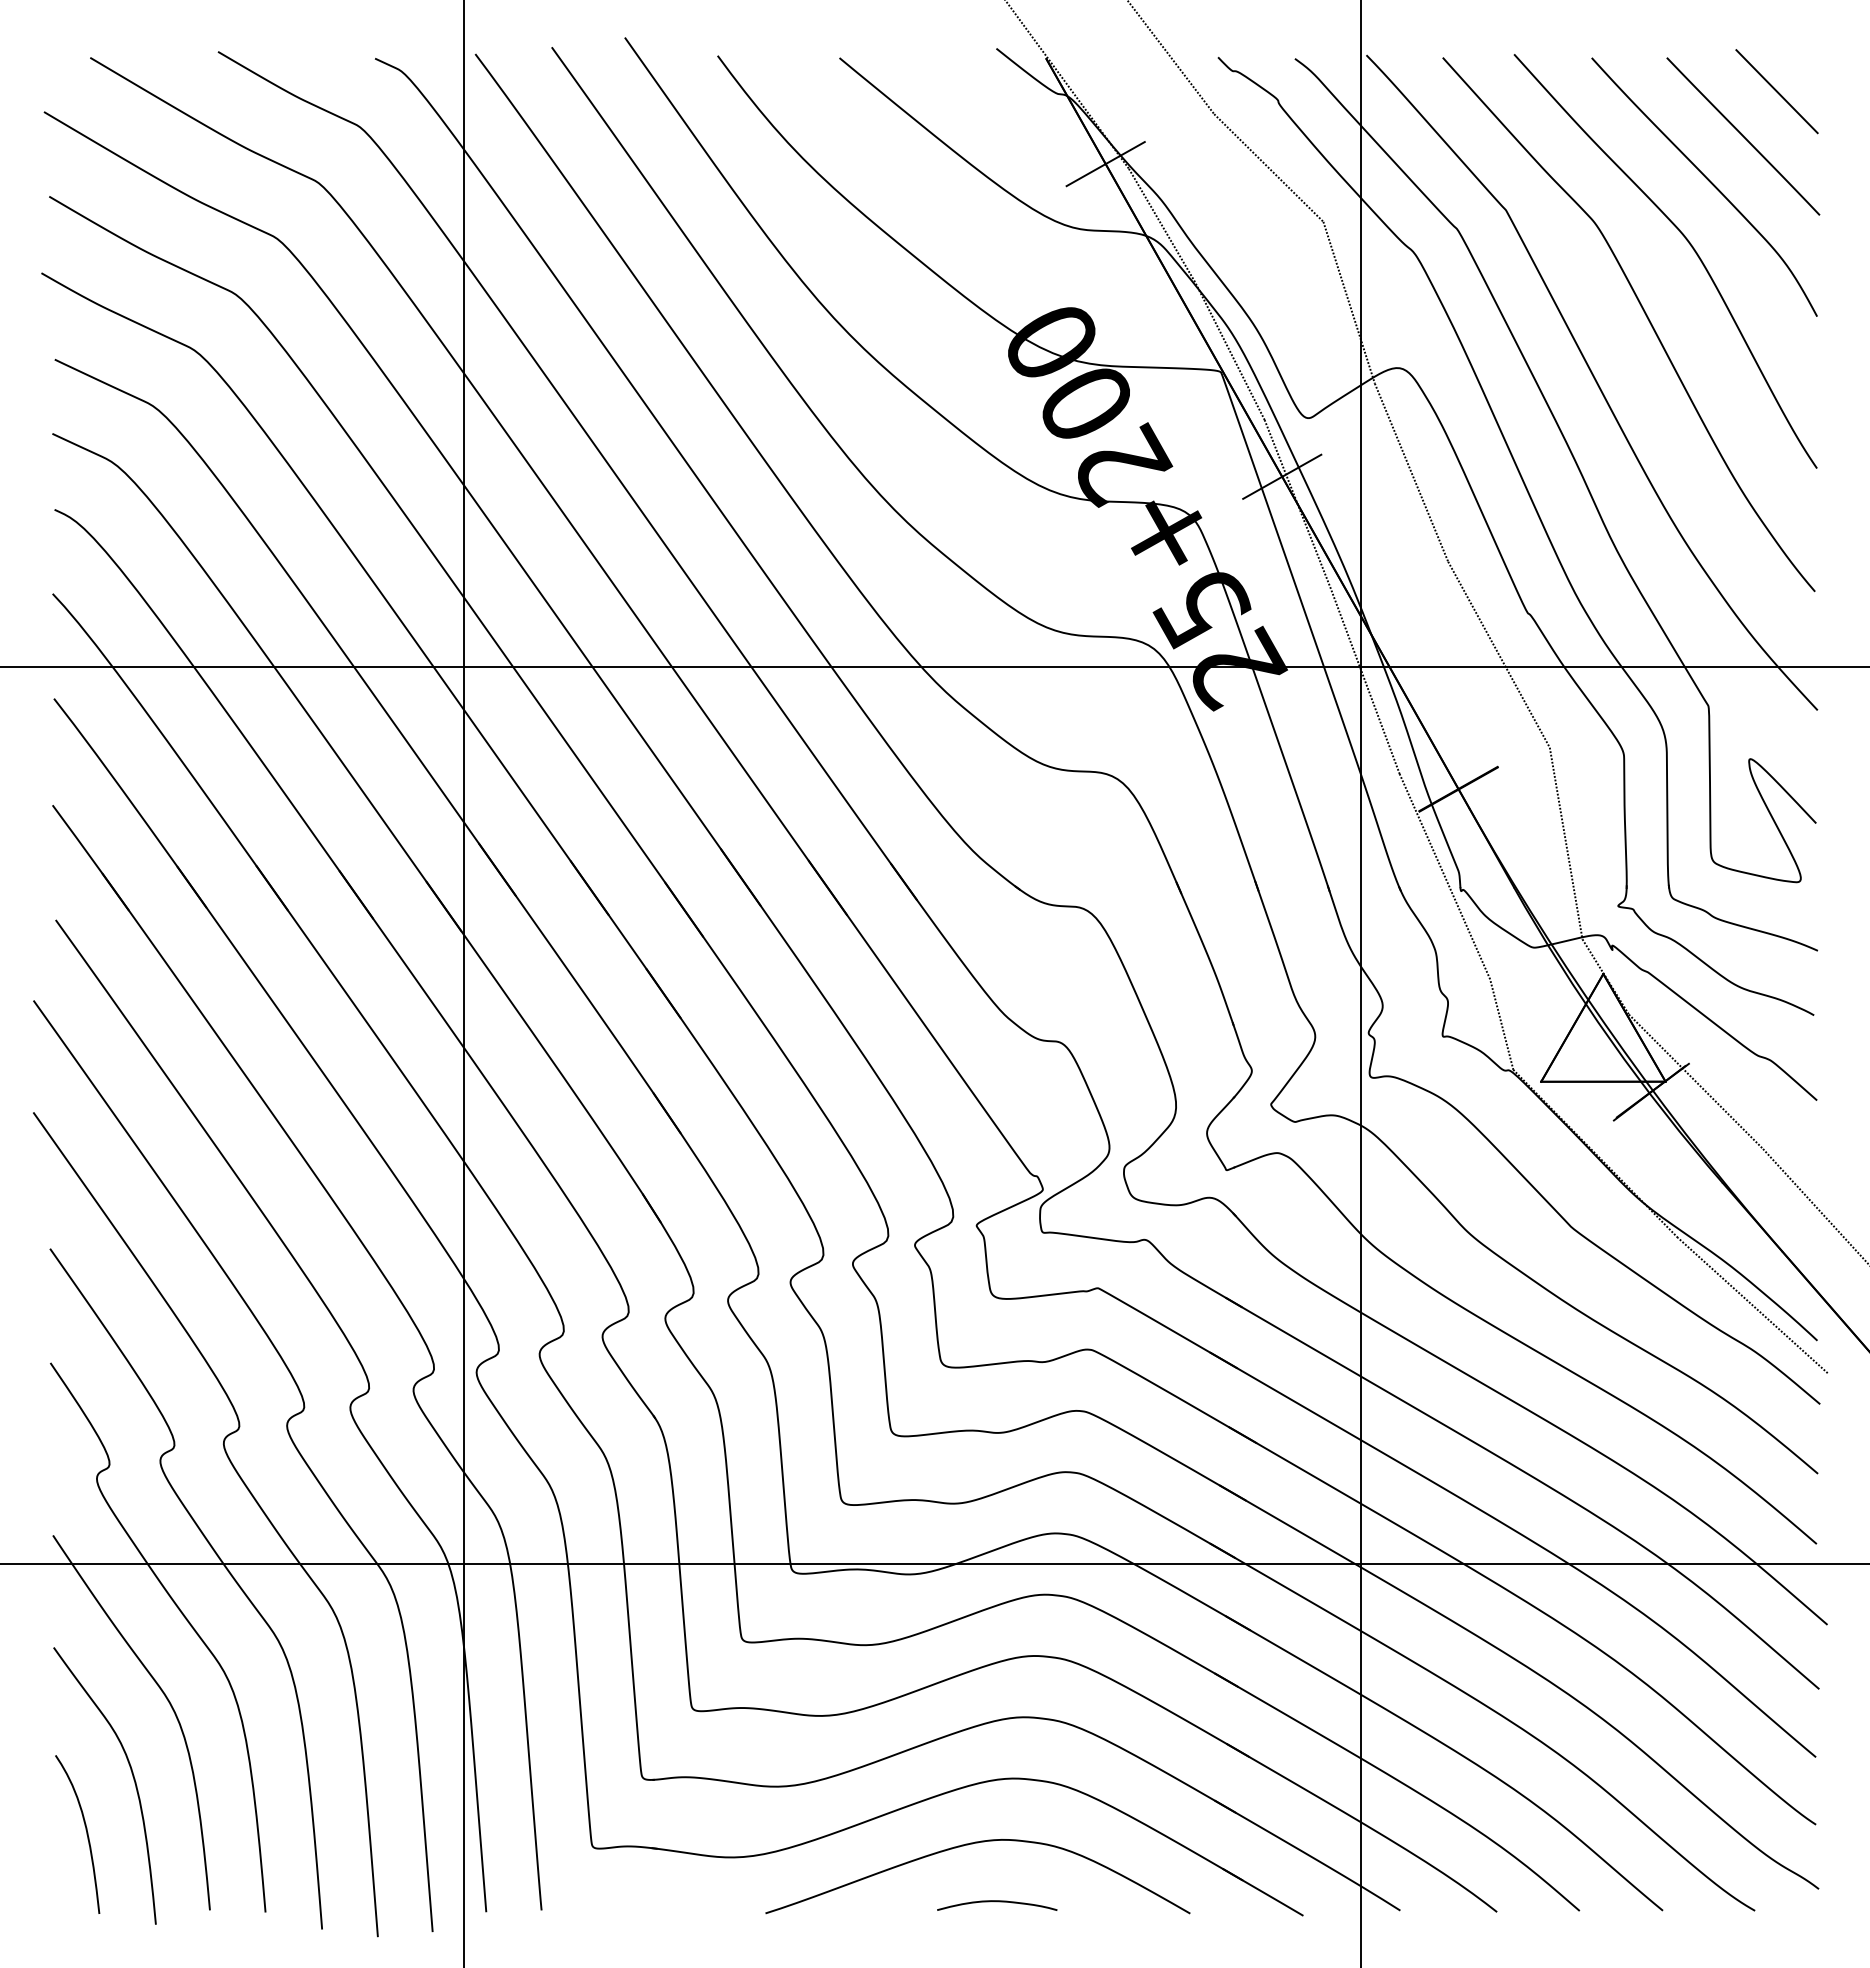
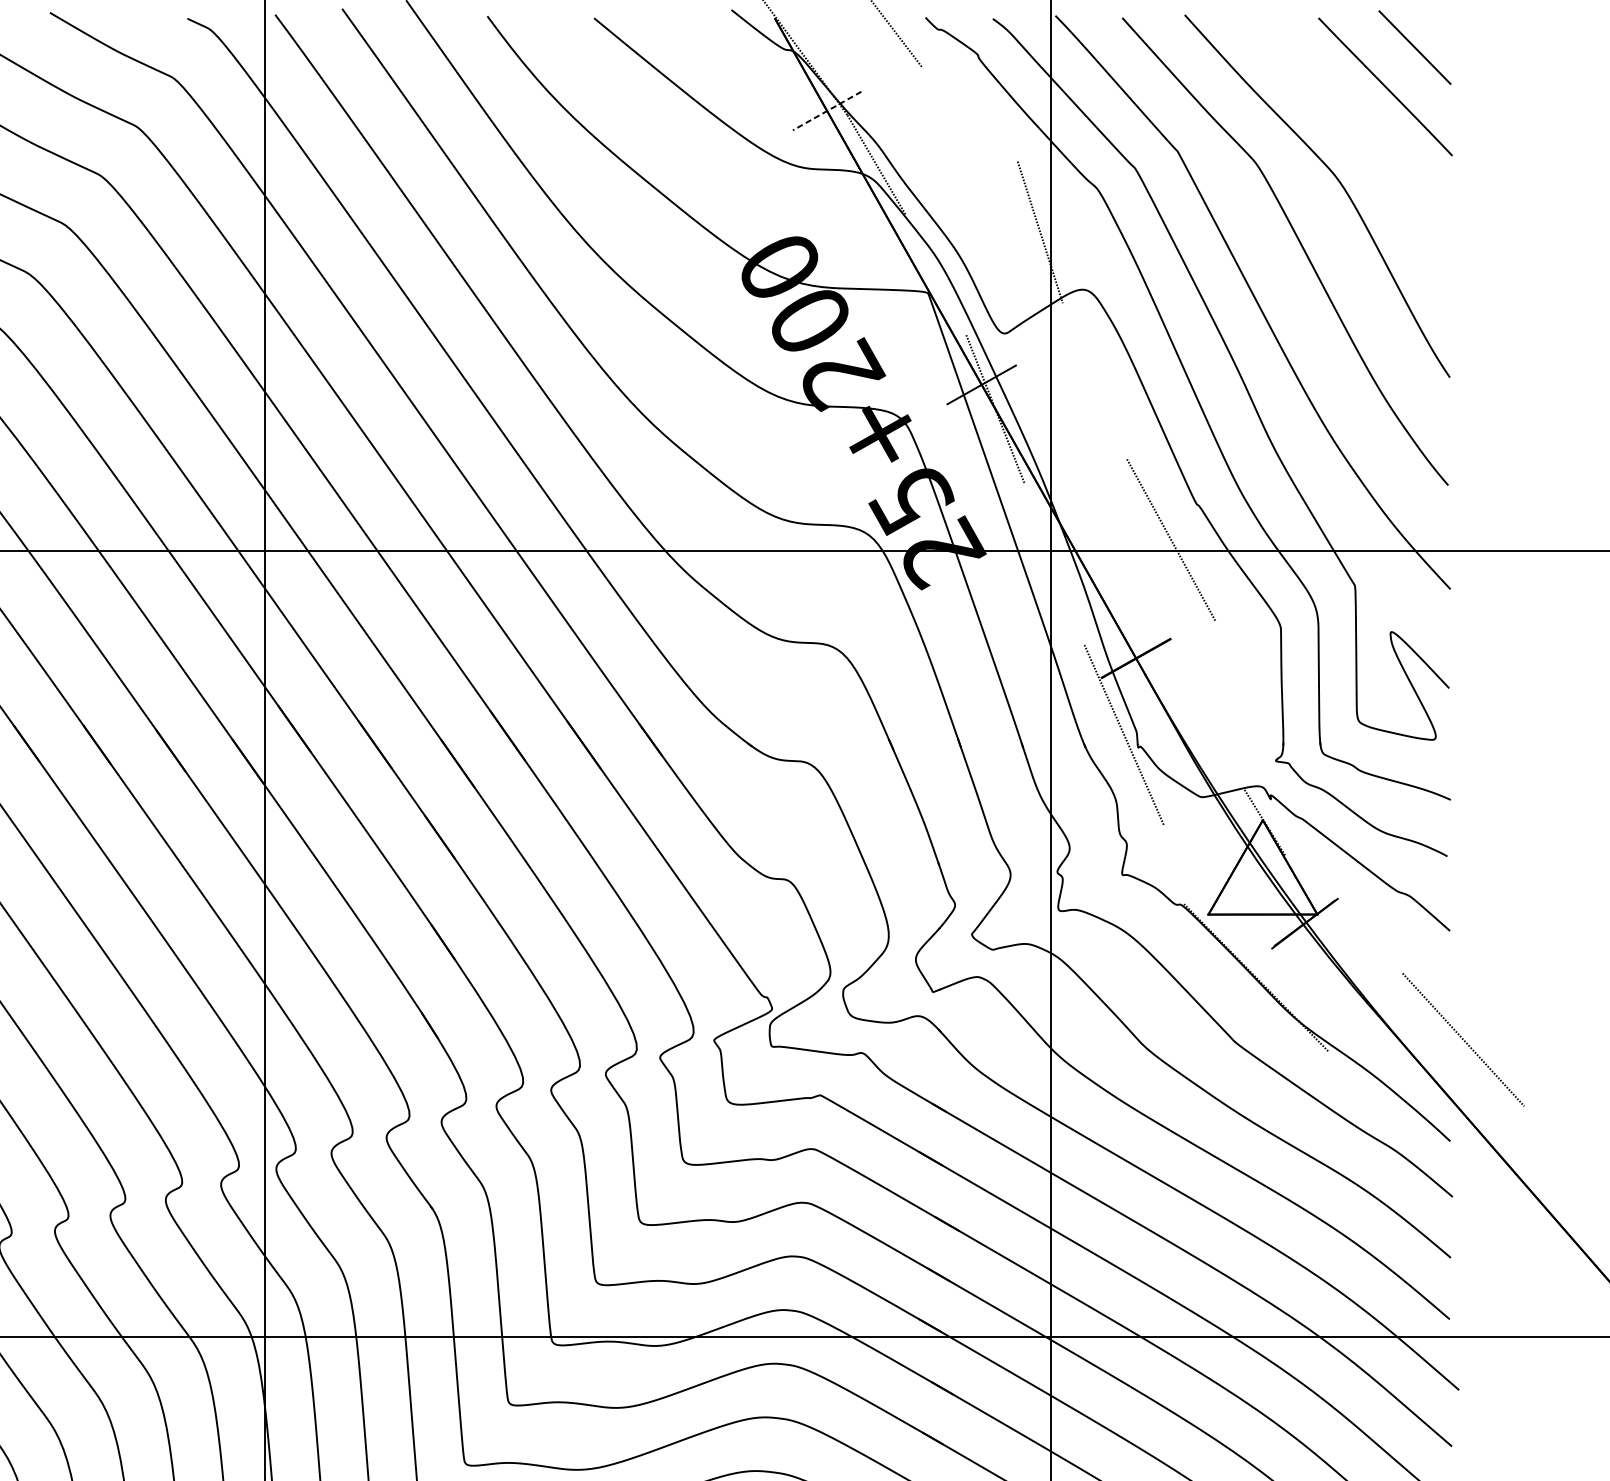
line: (1105, 164) -> (826, 111), solid -> dashed
line: (1268, 167) -> (969, 114), removed
curve: (1708, 181) -> (1354, 126), removed
line: (1229, 351) -> (935, 275), removed
line: (1411, 472) -> (1094, 381), removed
line: (1364, 681) -> (1053, 564), removed
line: (1565, 843) -> (1229, 705), removed
line: (1501, 1024) -> (1173, 864), removed
line: (1695, 1081) -> (1343, 914), removed
line: (1752, 1305) -> (1393, 1110), removed

